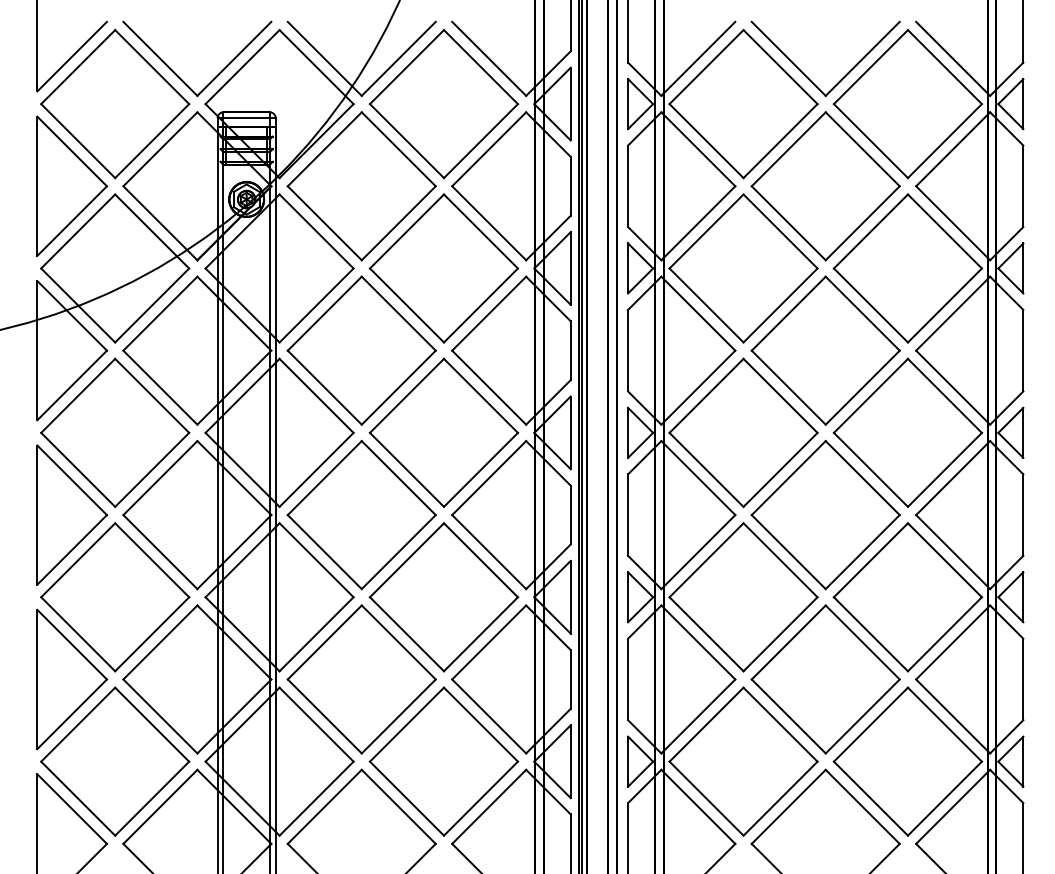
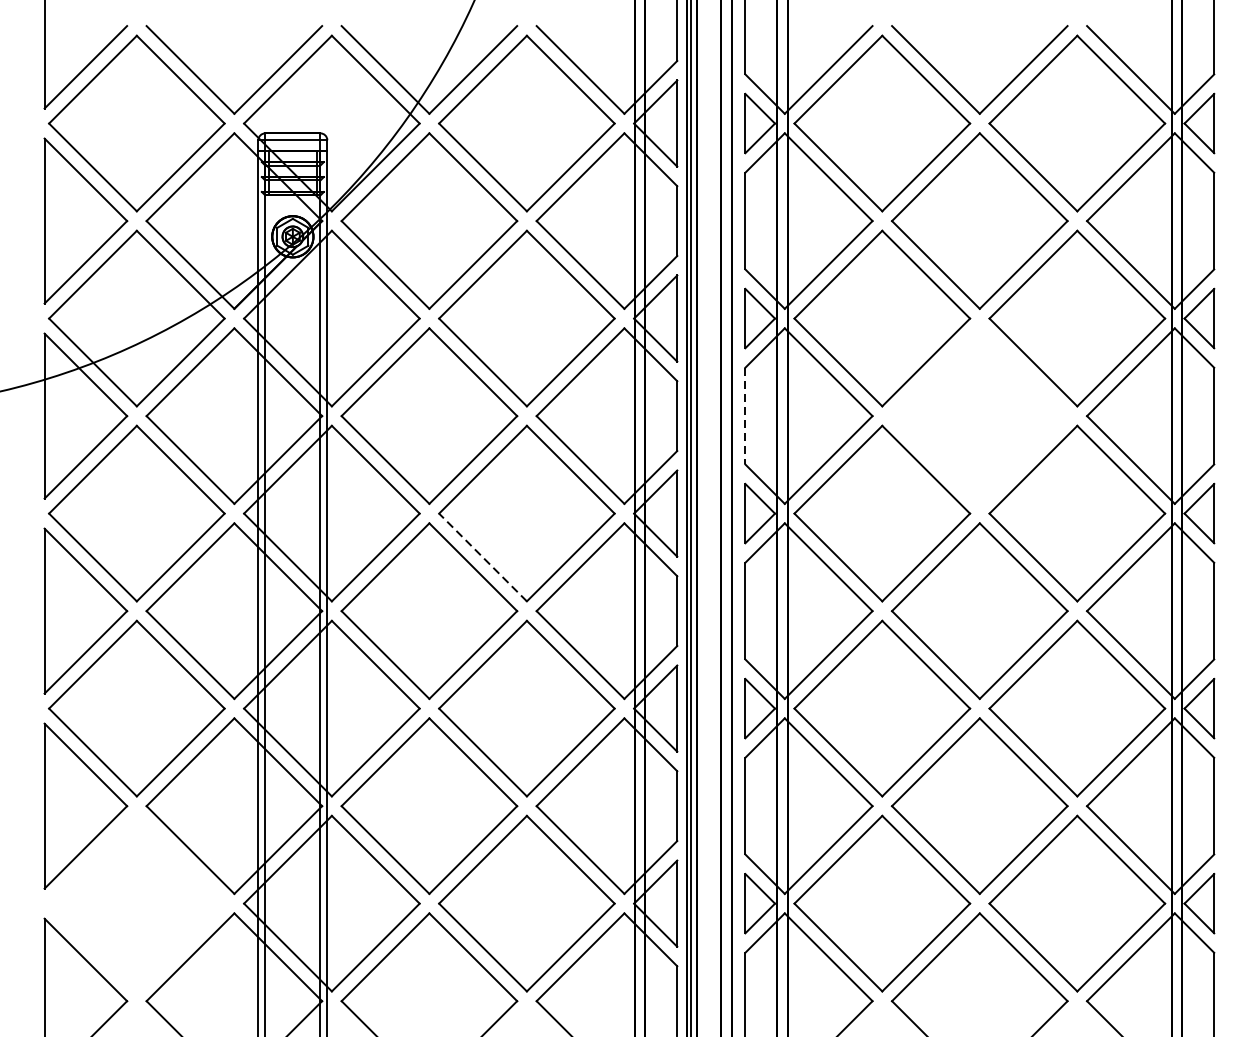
line: (628, 350) -> (745, 415), solid -> dashed
part: (825, 350) -> (979, 415), removed
line: (406, 469) -> (482, 557), solid -> dashed
part: (115, 761) -> (137, 903), removed

